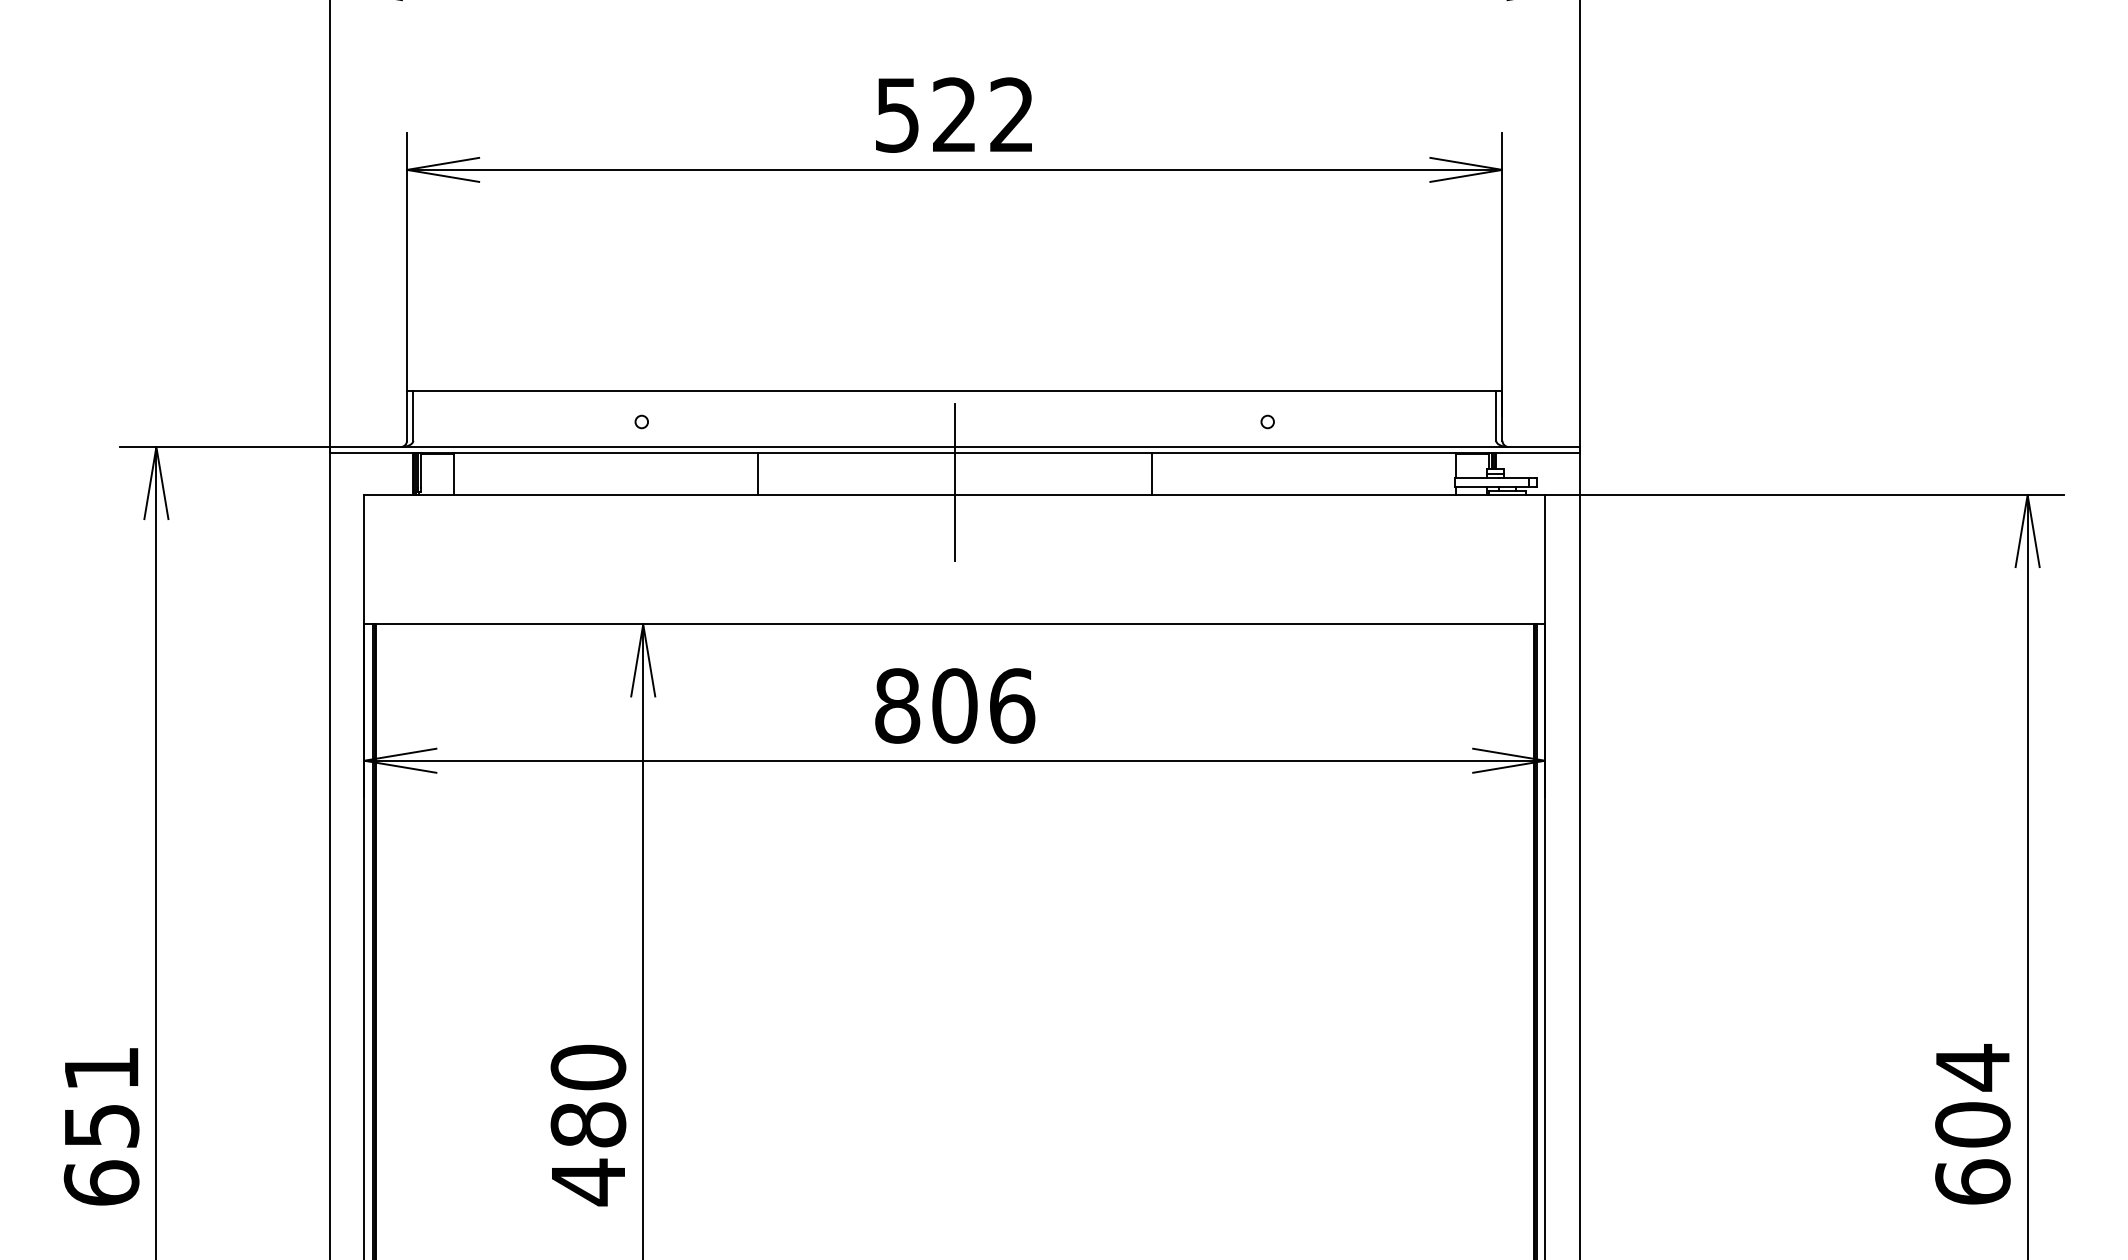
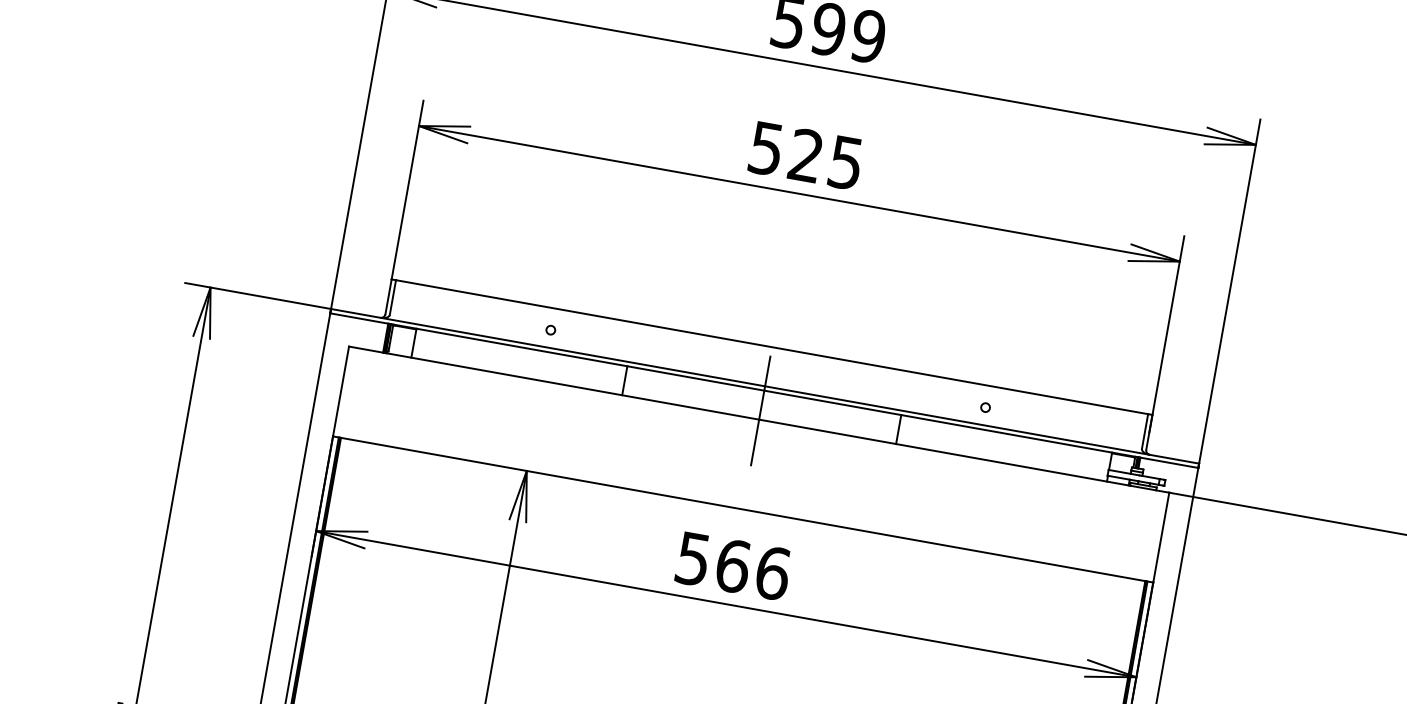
text: (1011, 114) -> (845, 162), 522 -> 525
text: (926, 705) -> (713, 562), 806 -> 566

